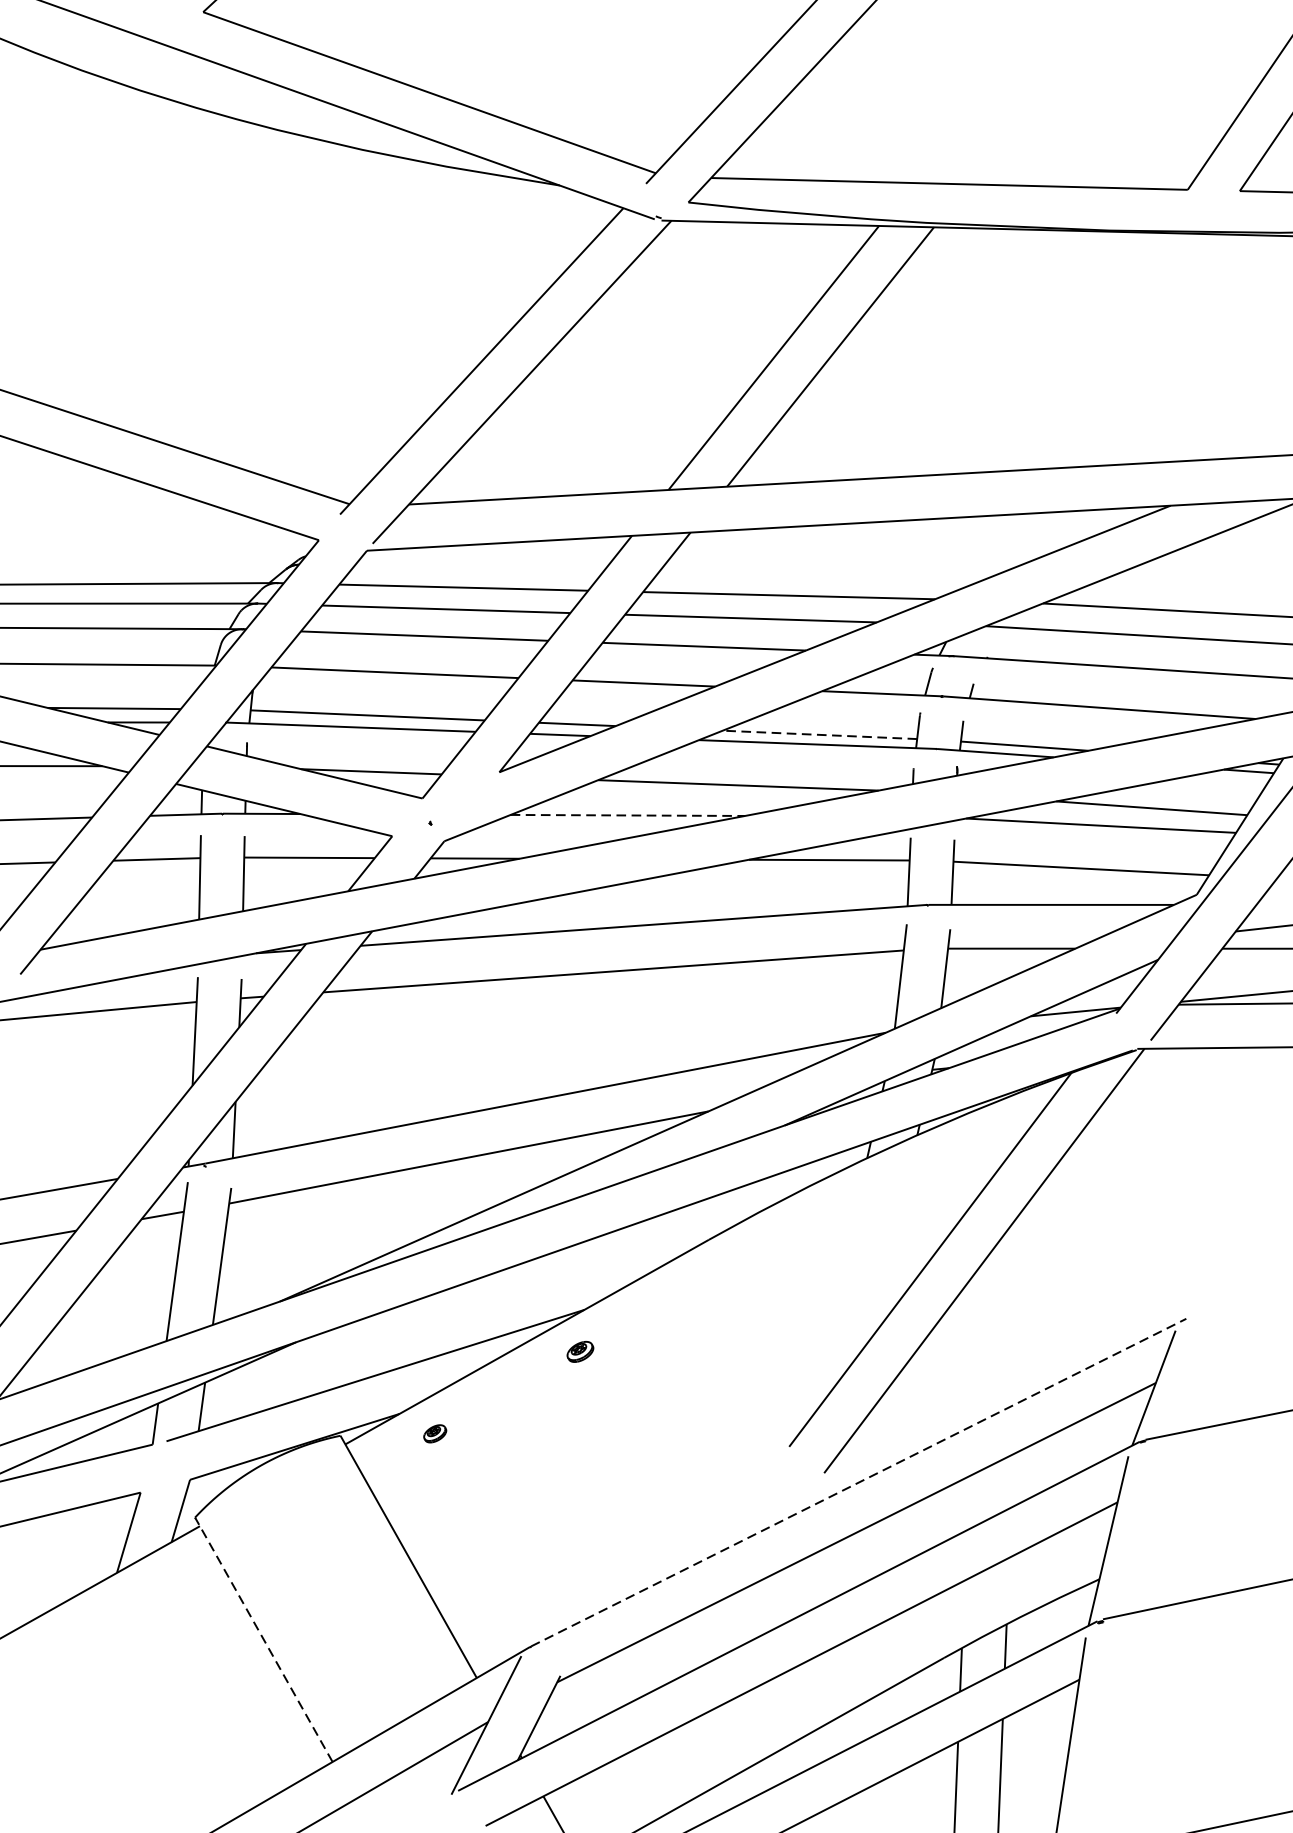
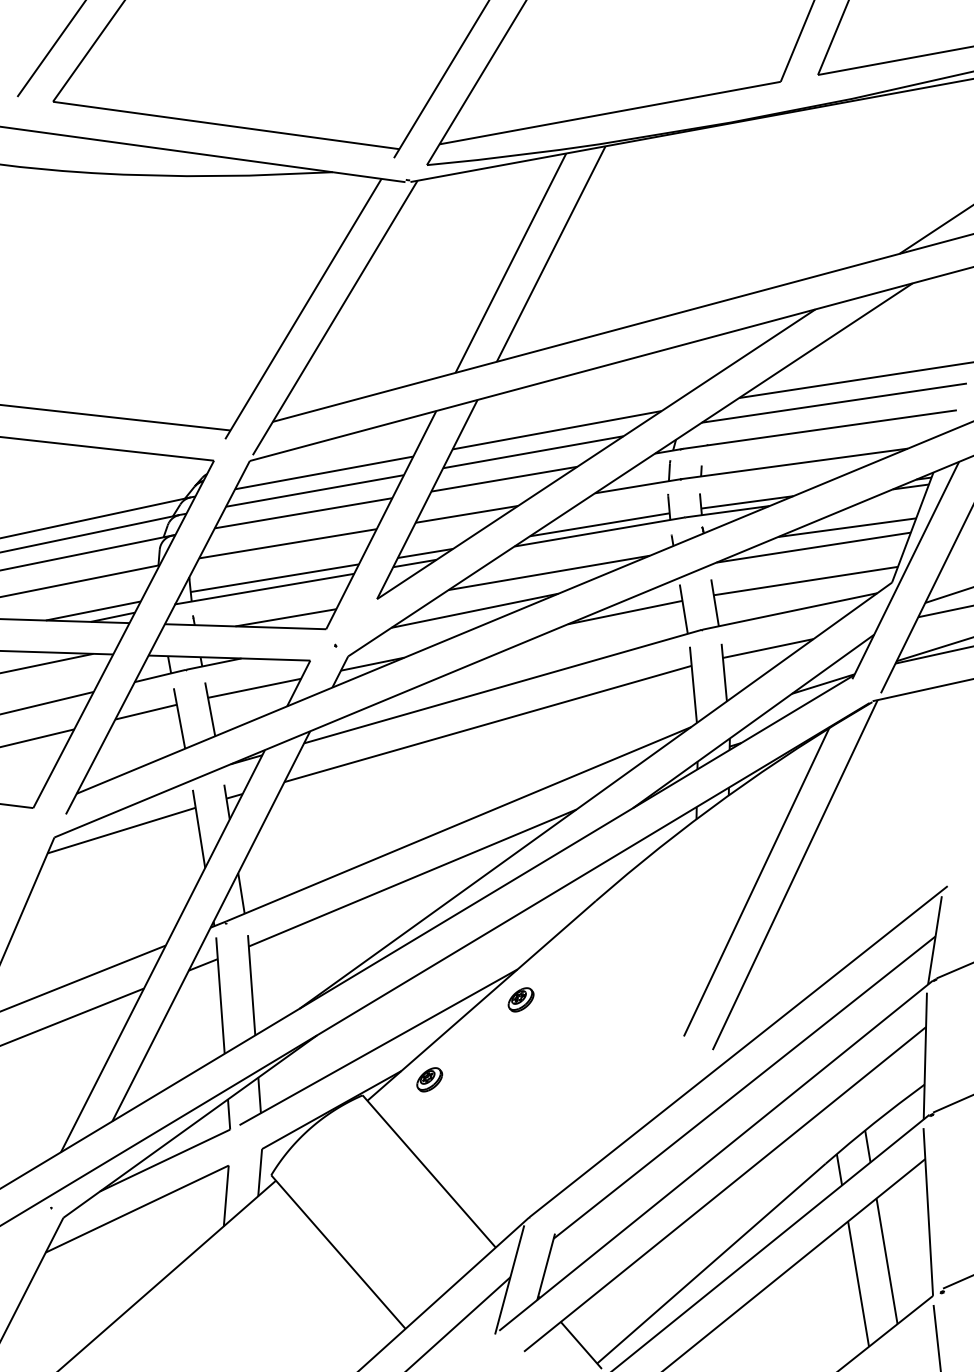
line: (819, 734) -> (599, 524), dashed -> solid
line: (628, 815) -> (475, 610), dashed -> solid
part: (579, 1351) -> (520, 999), size x1.43
part: (434, 1433) -> (429, 1079), size x1.67
line: (858, 1482) -> (738, 1051), dashed -> solid
line: (264, 1639) -> (338, 1251), dashed -> solid

